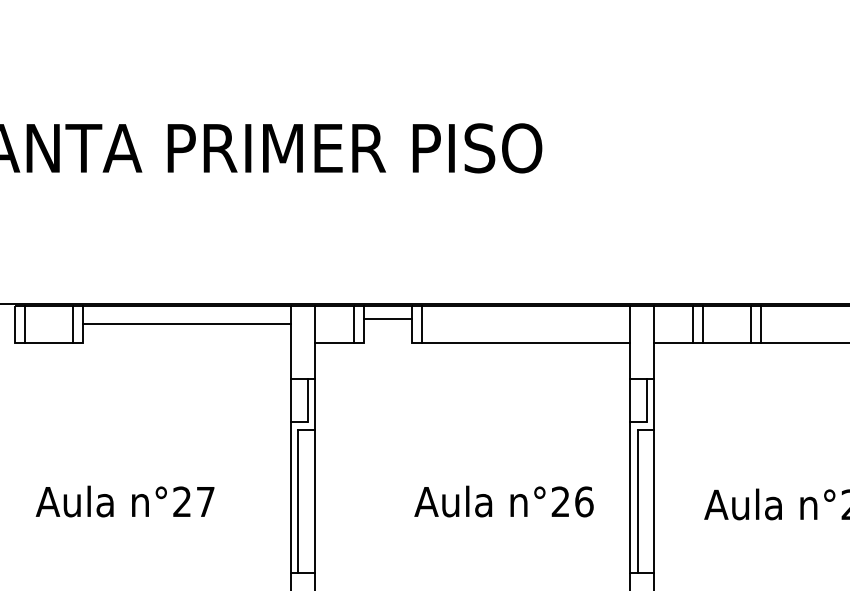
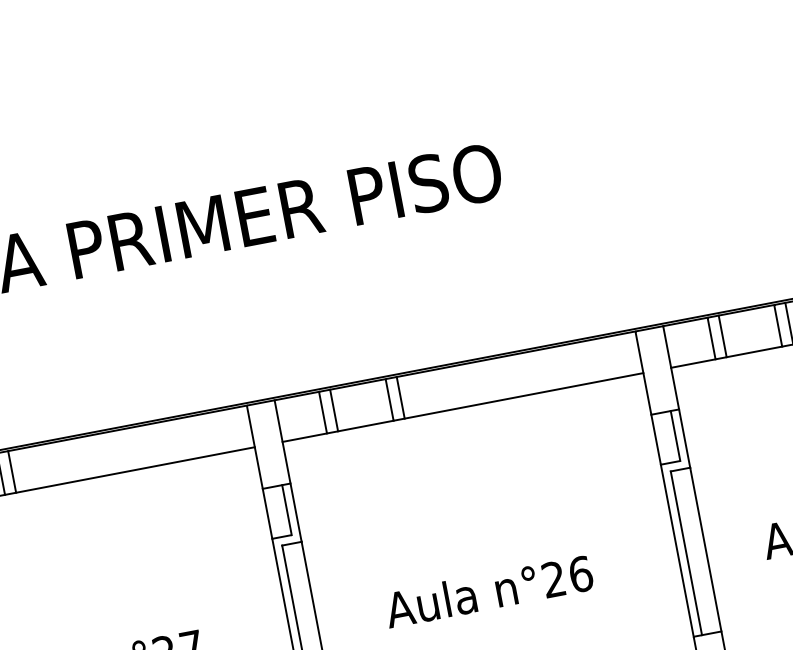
line: (387, 318) -> (365, 426), moved
line: (186, 323) -> (134, 470), moved
text: (503, 501) -> (488, 591), moved

